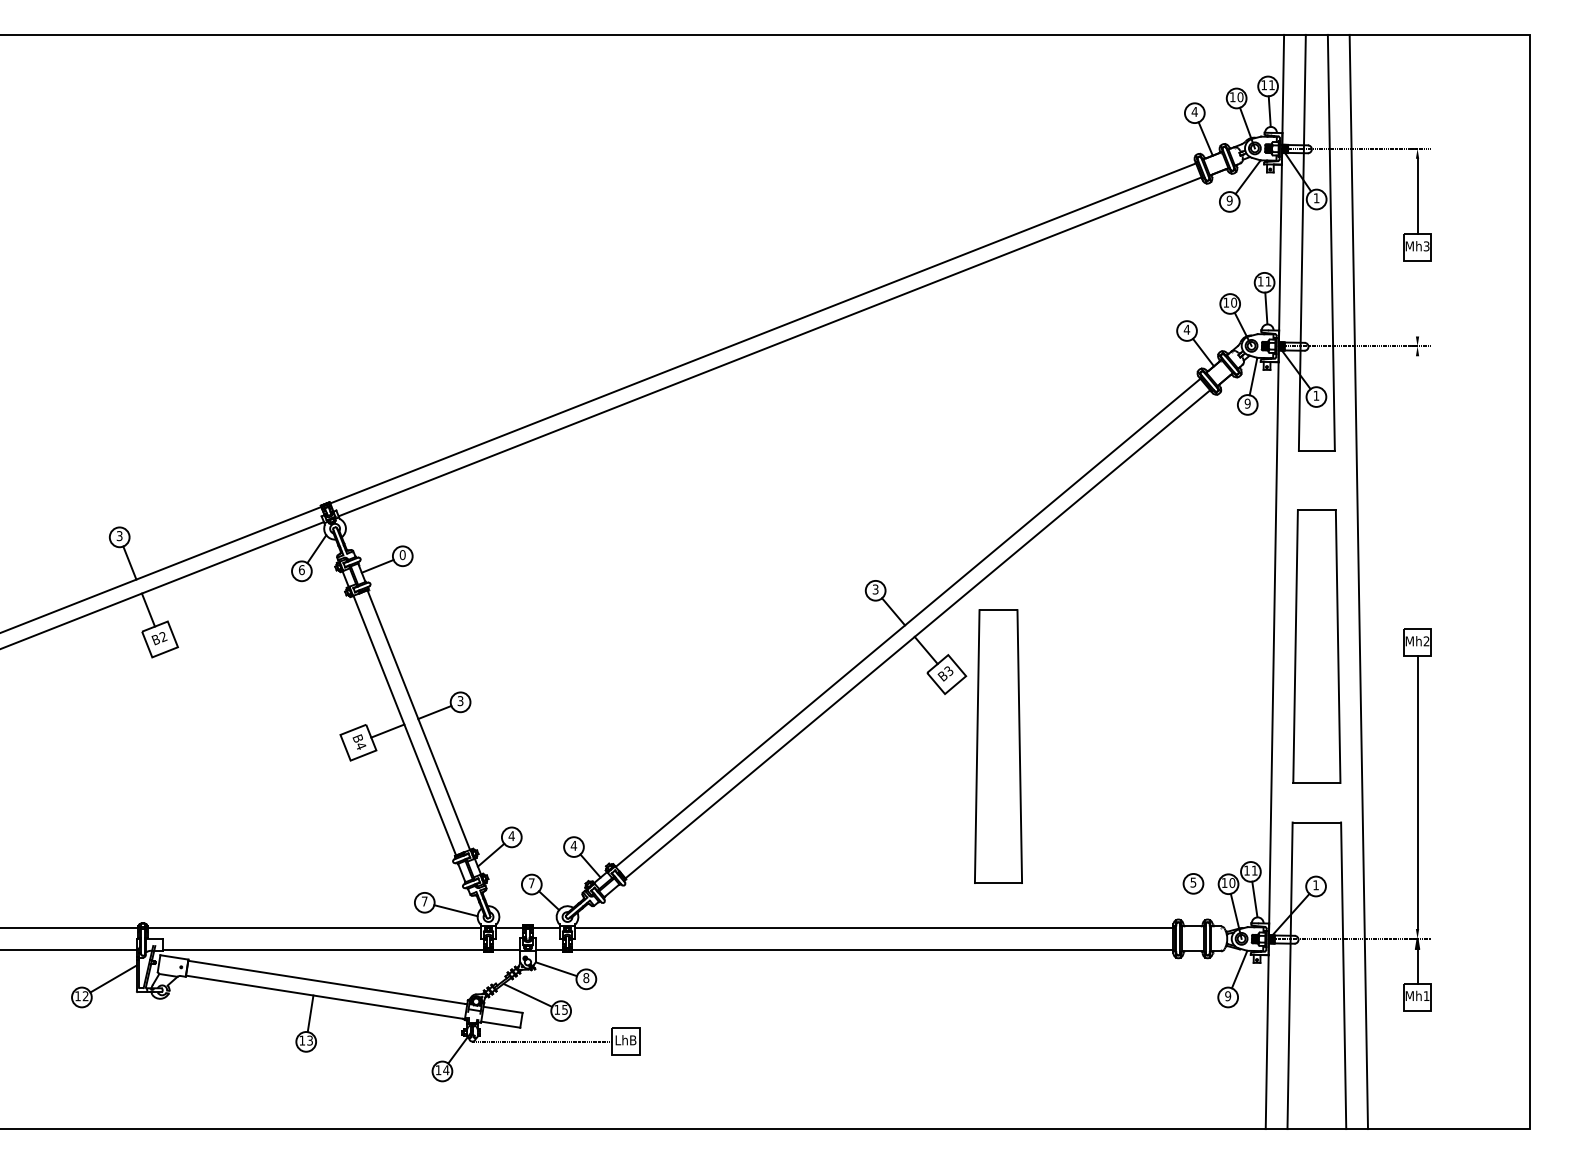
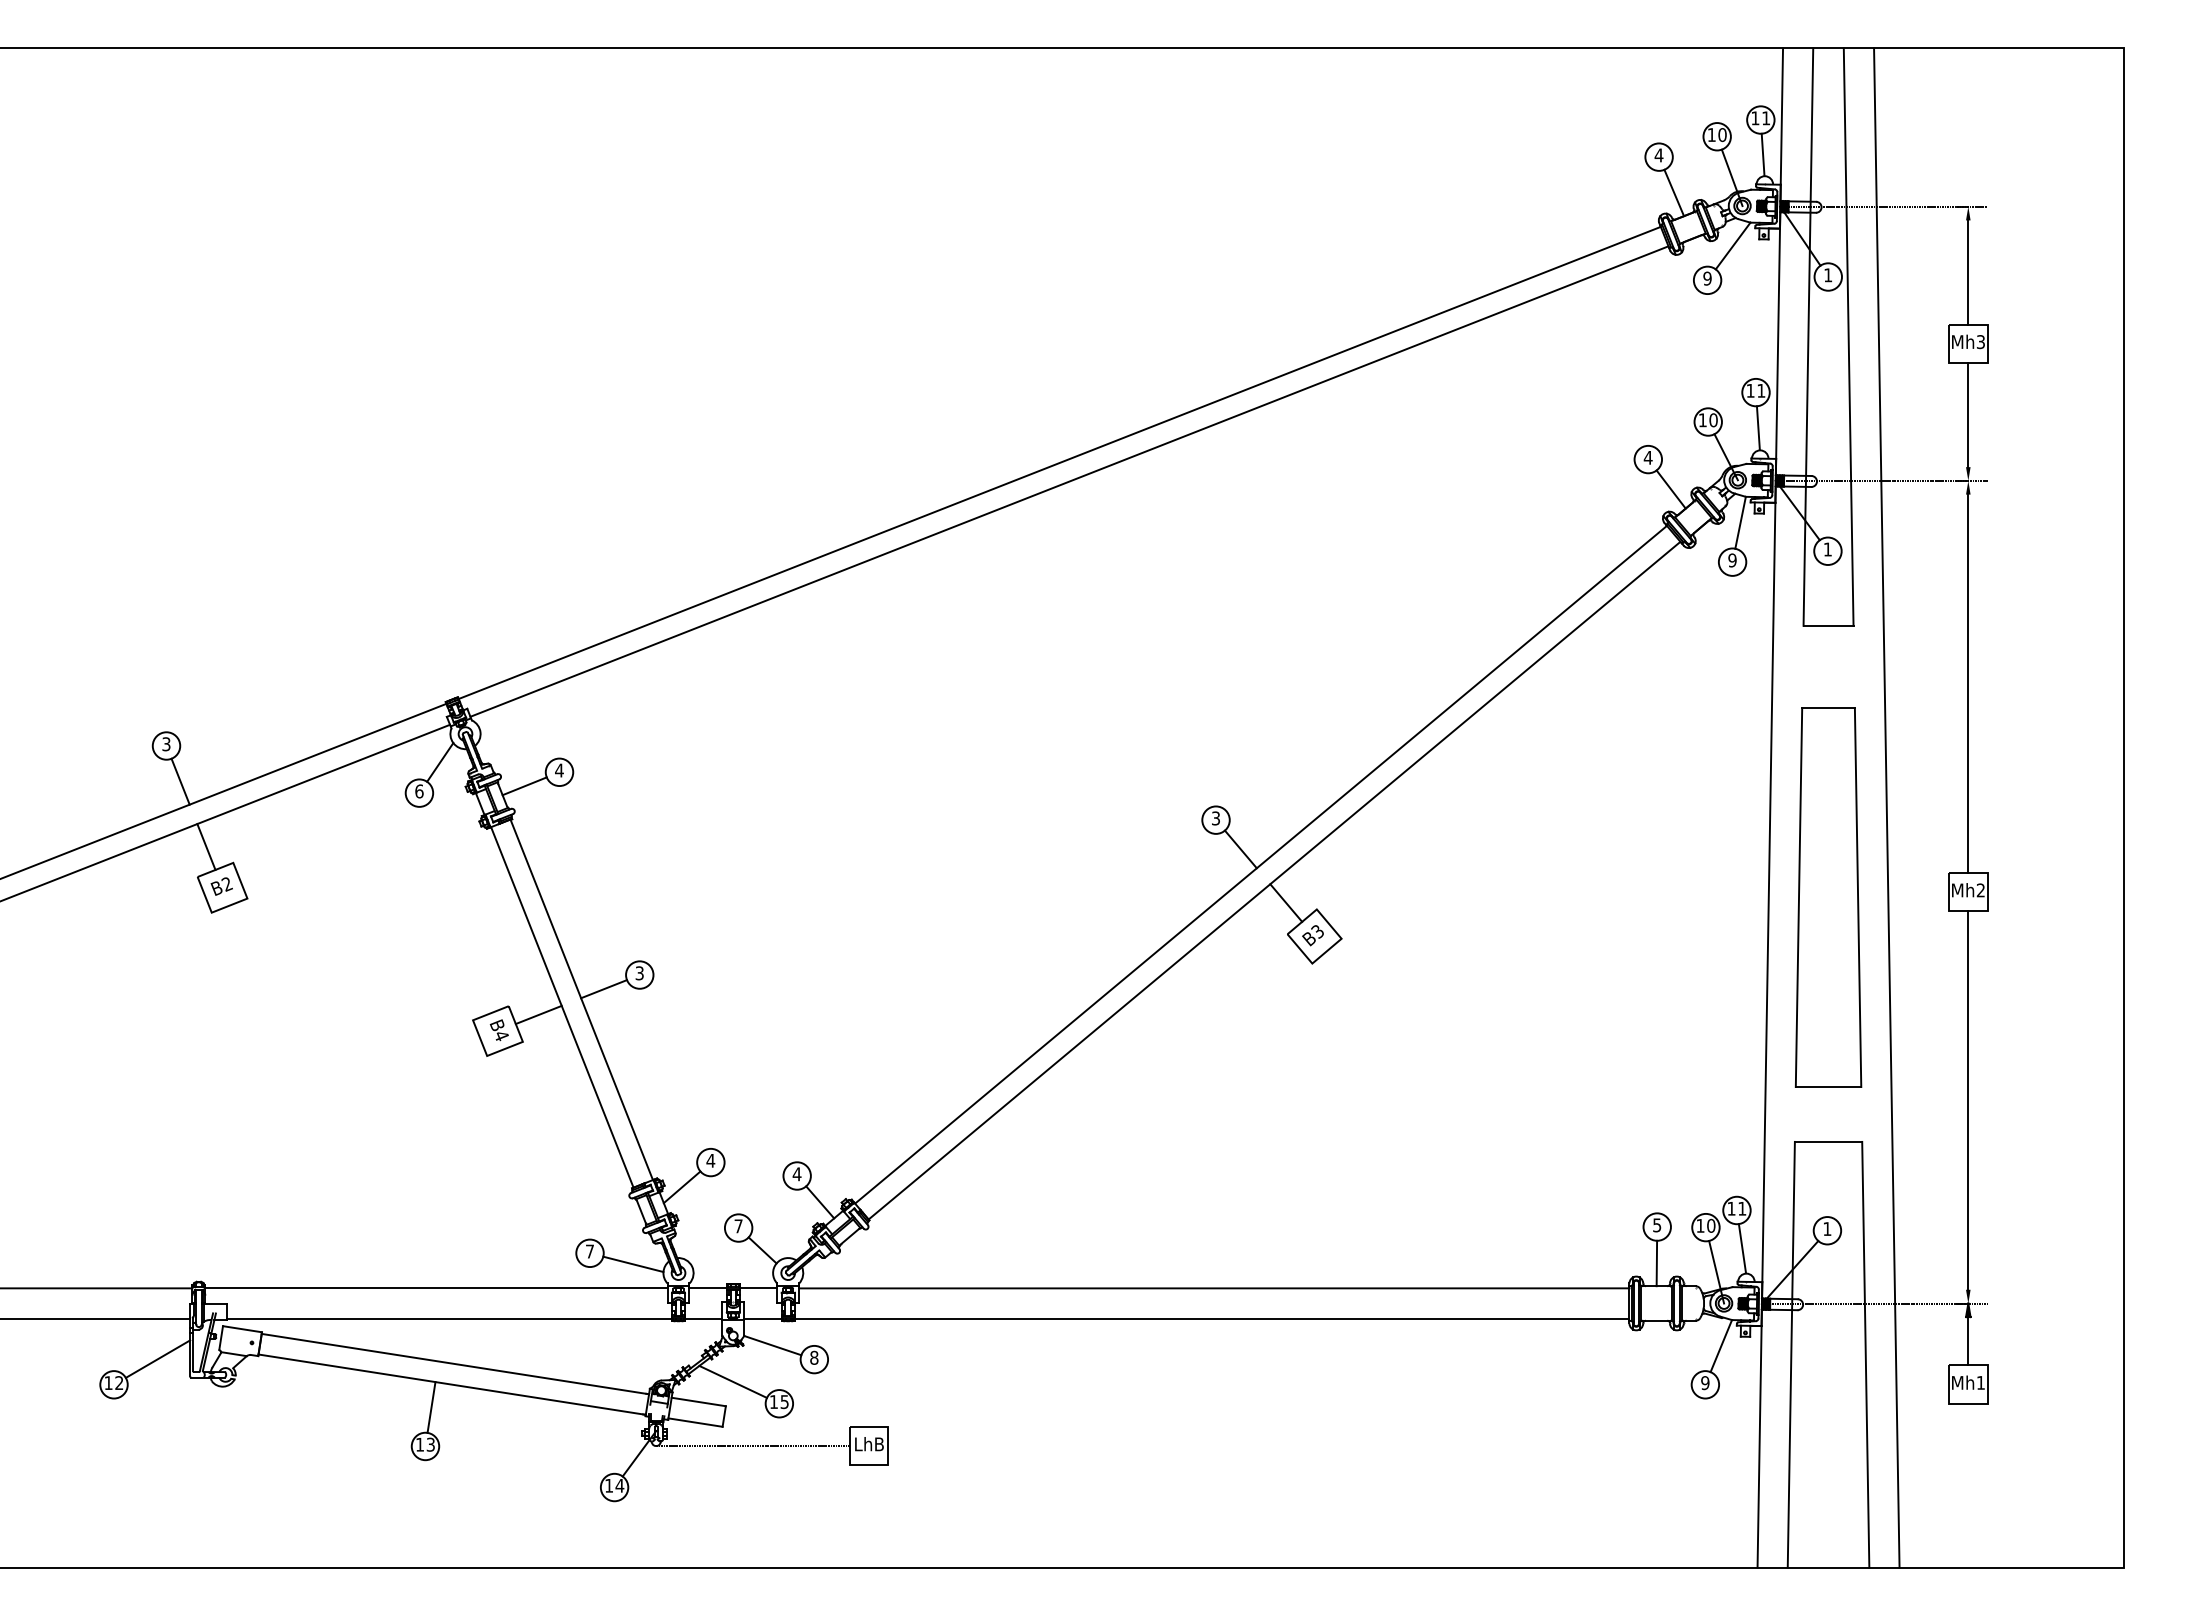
line: (1417, 298) -> (1968, 414), added
line: (1417, 492) -> (1968, 683), added
text: (402, 554) -> (559, 770), 0 -> 4
part: (998, 746) -> (1386, 1036), removed
line: (1192, 910) -> (1656, 1263), added

